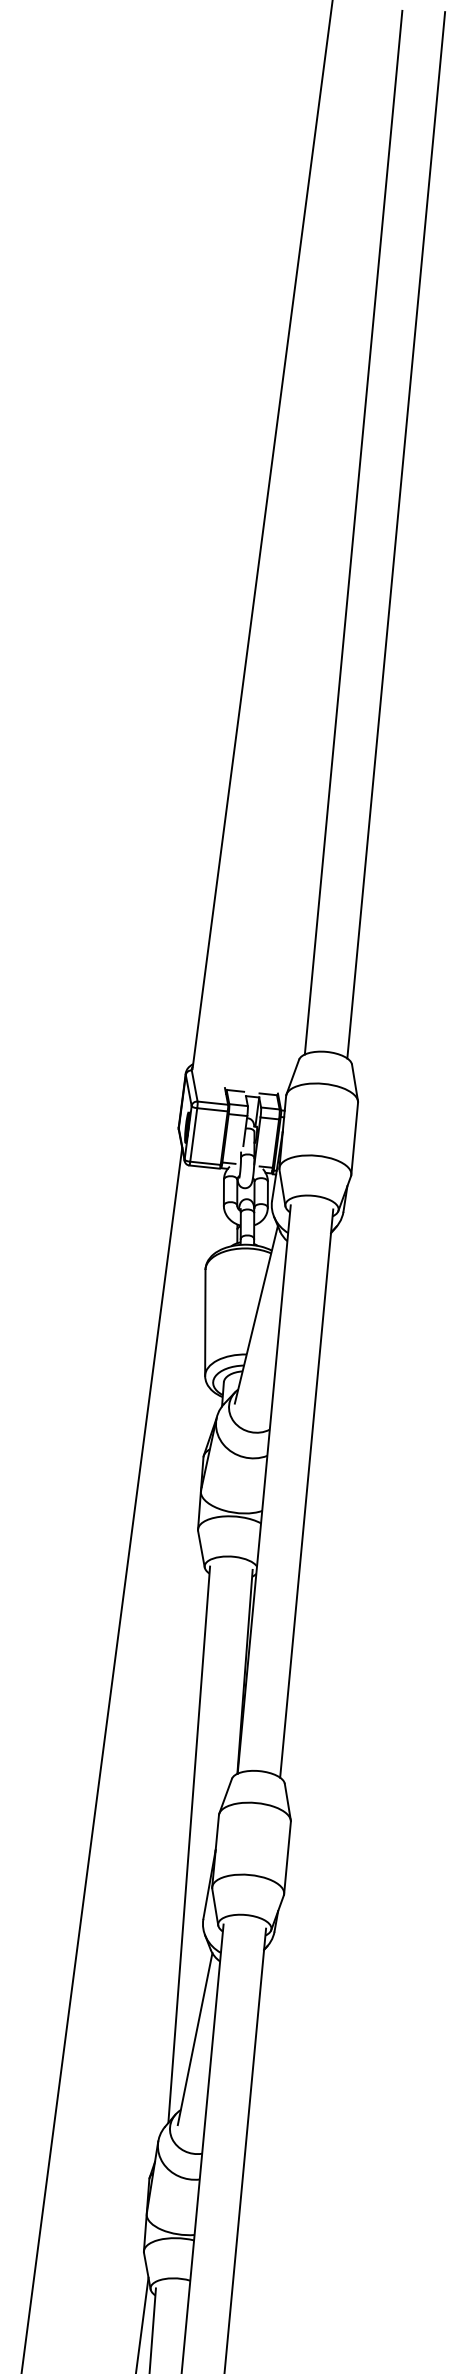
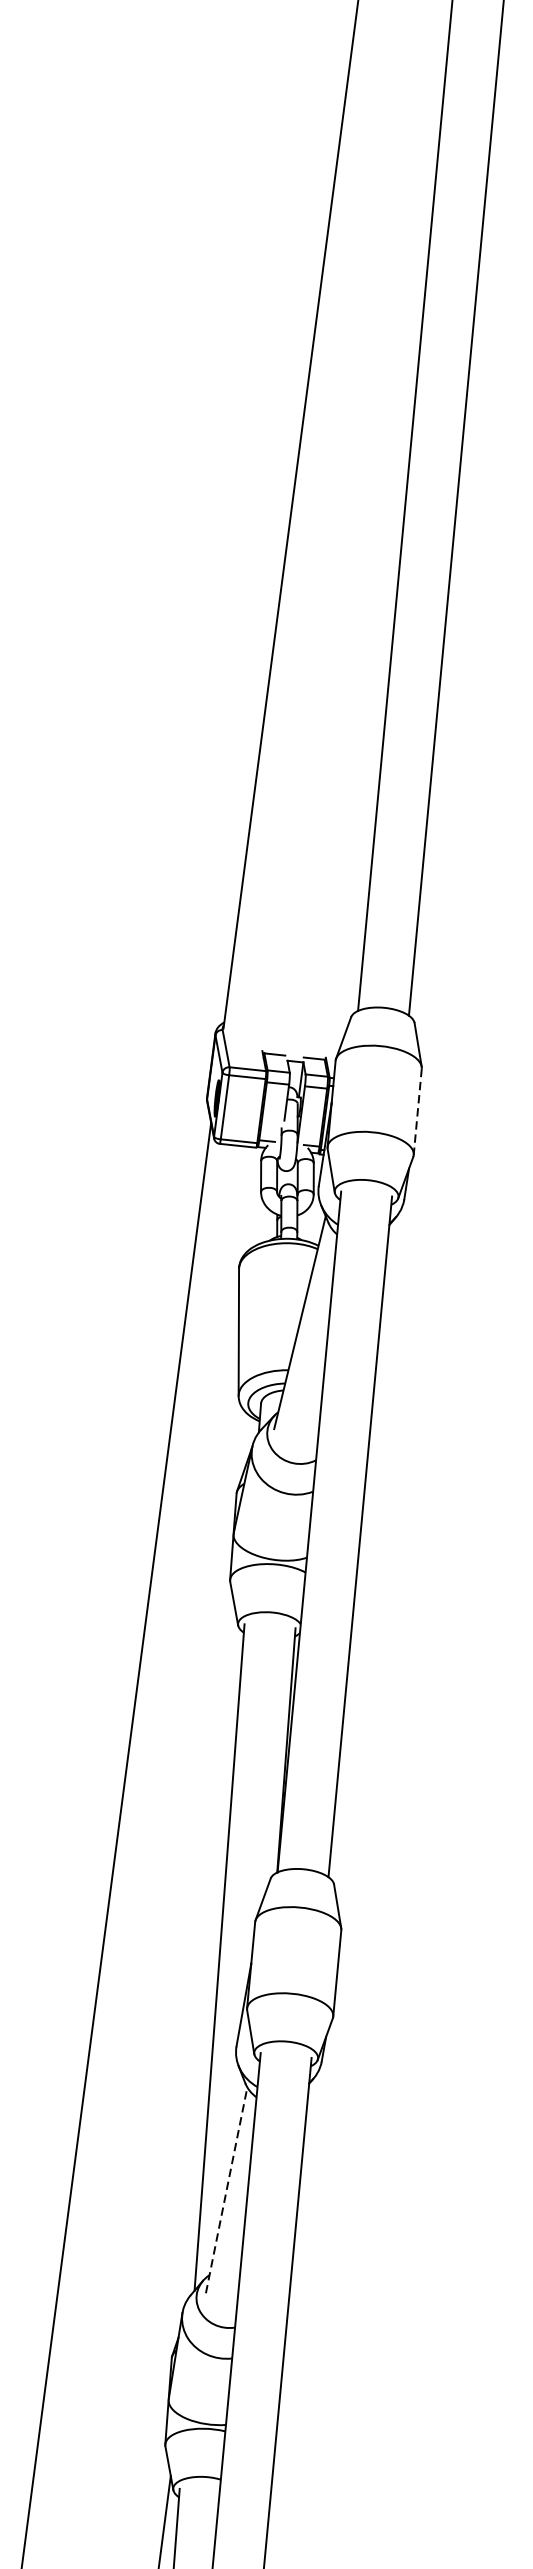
line: (354, 1139) -> (417, 1112), solid -> dashed
line: (195, 2039) -> (227, 2190), solid -> dashed

